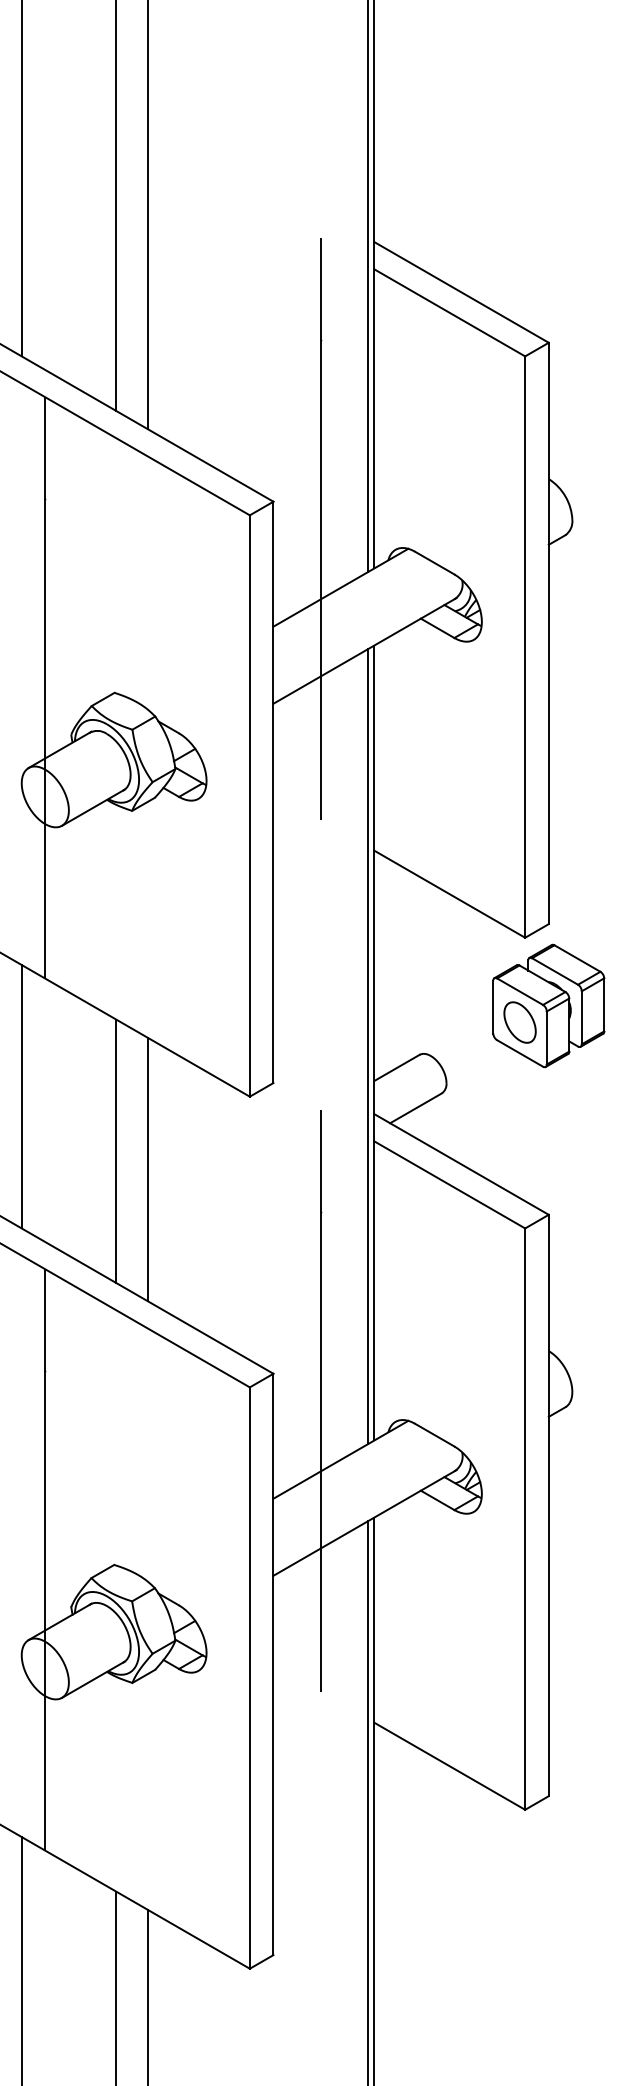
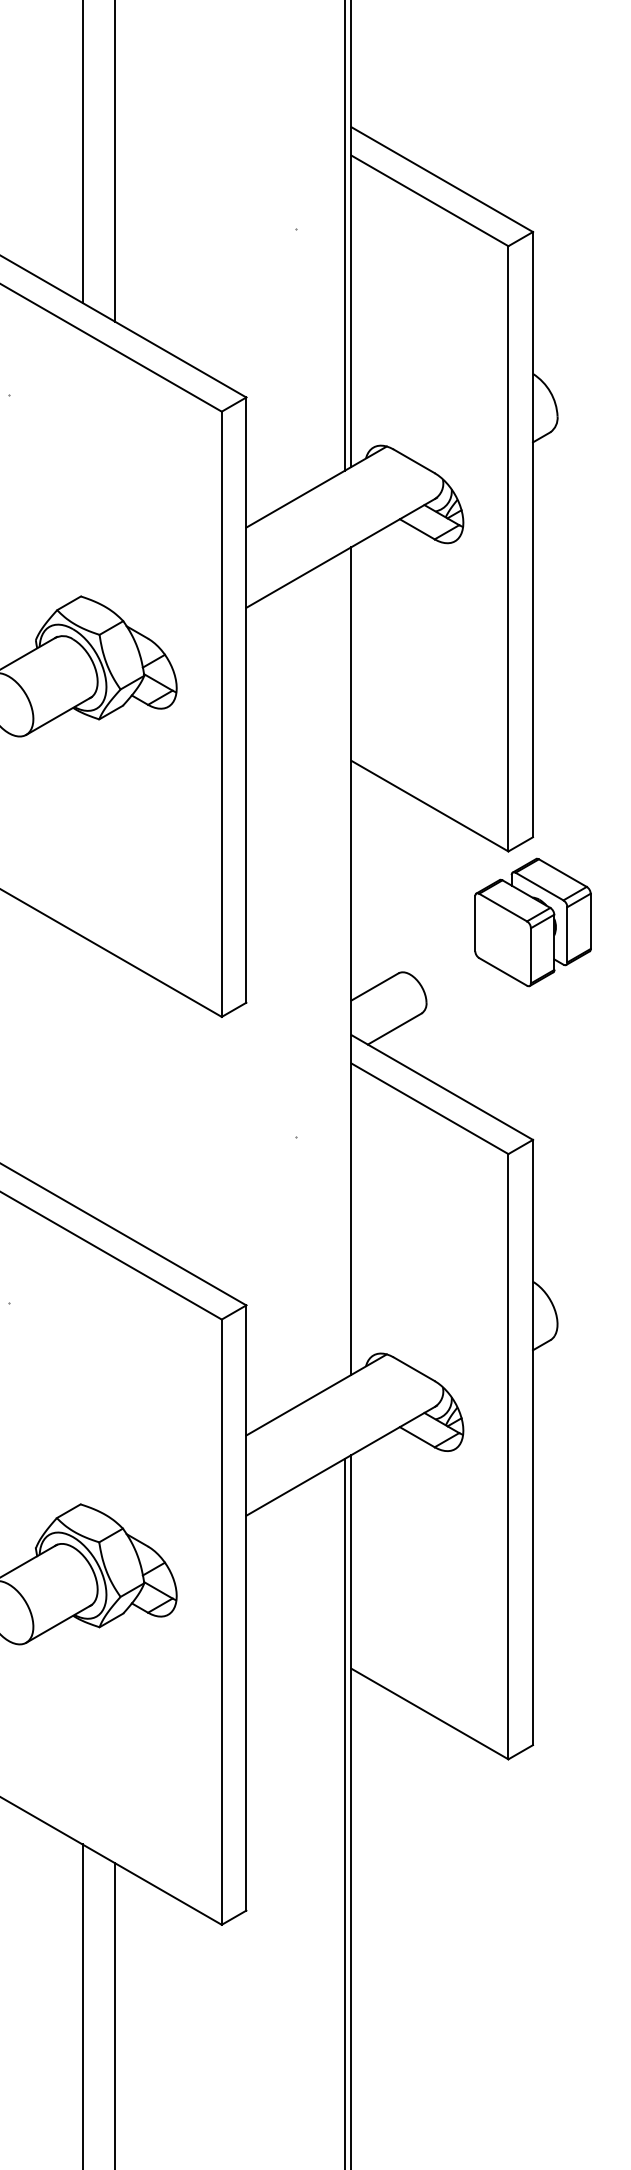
line: (320, 528) -> (295, 425), removed
line: (45, 687) -> (9, 590), removed
part: (519, 1022) -> (502, 939), removed
line: (367, 1046) -> (344, 964), removed
line: (116, 1150) -> (82, 1072), removed
line: (147, 1169) -> (115, 1092), removed
line: (320, 1400) -> (295, 1333), removed
line: (45, 1559) -> (9, 1498), removed

